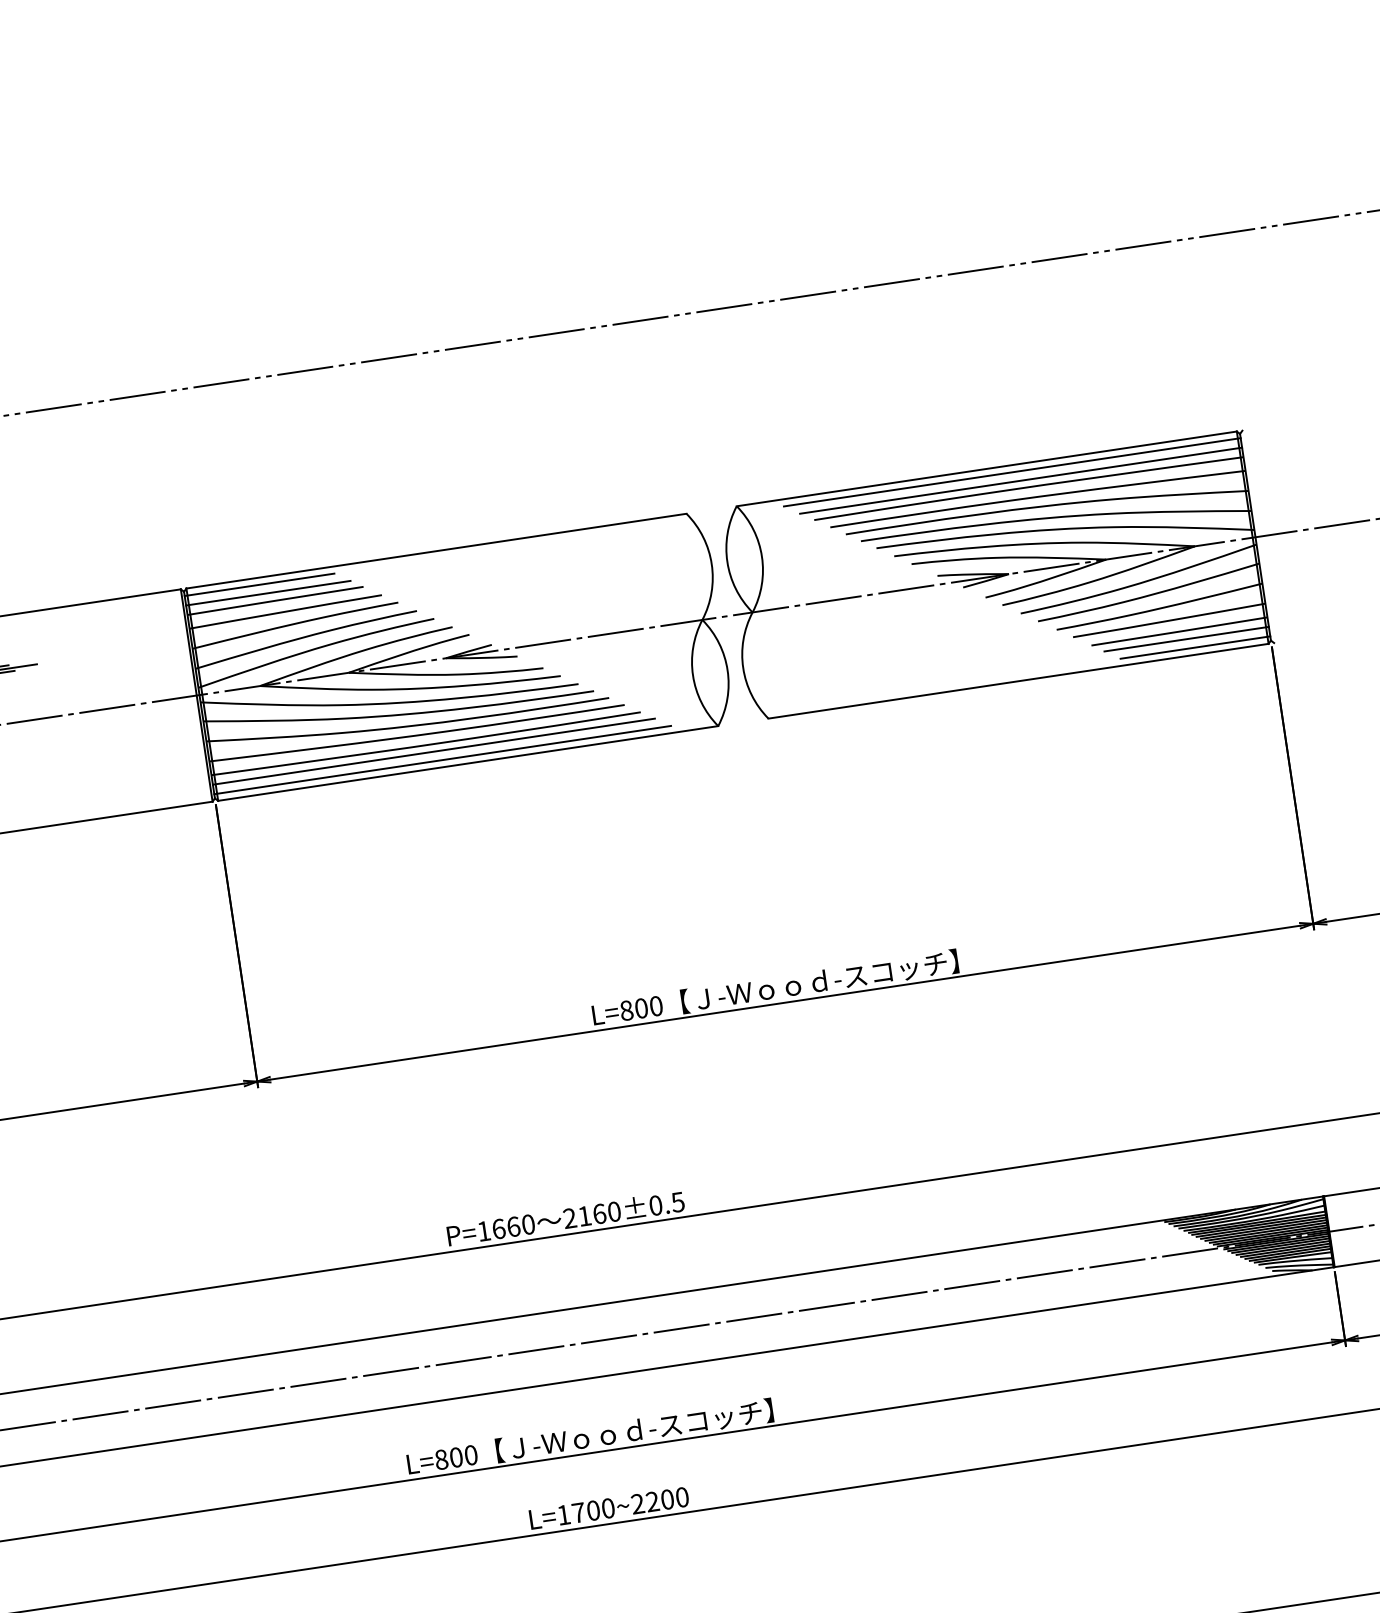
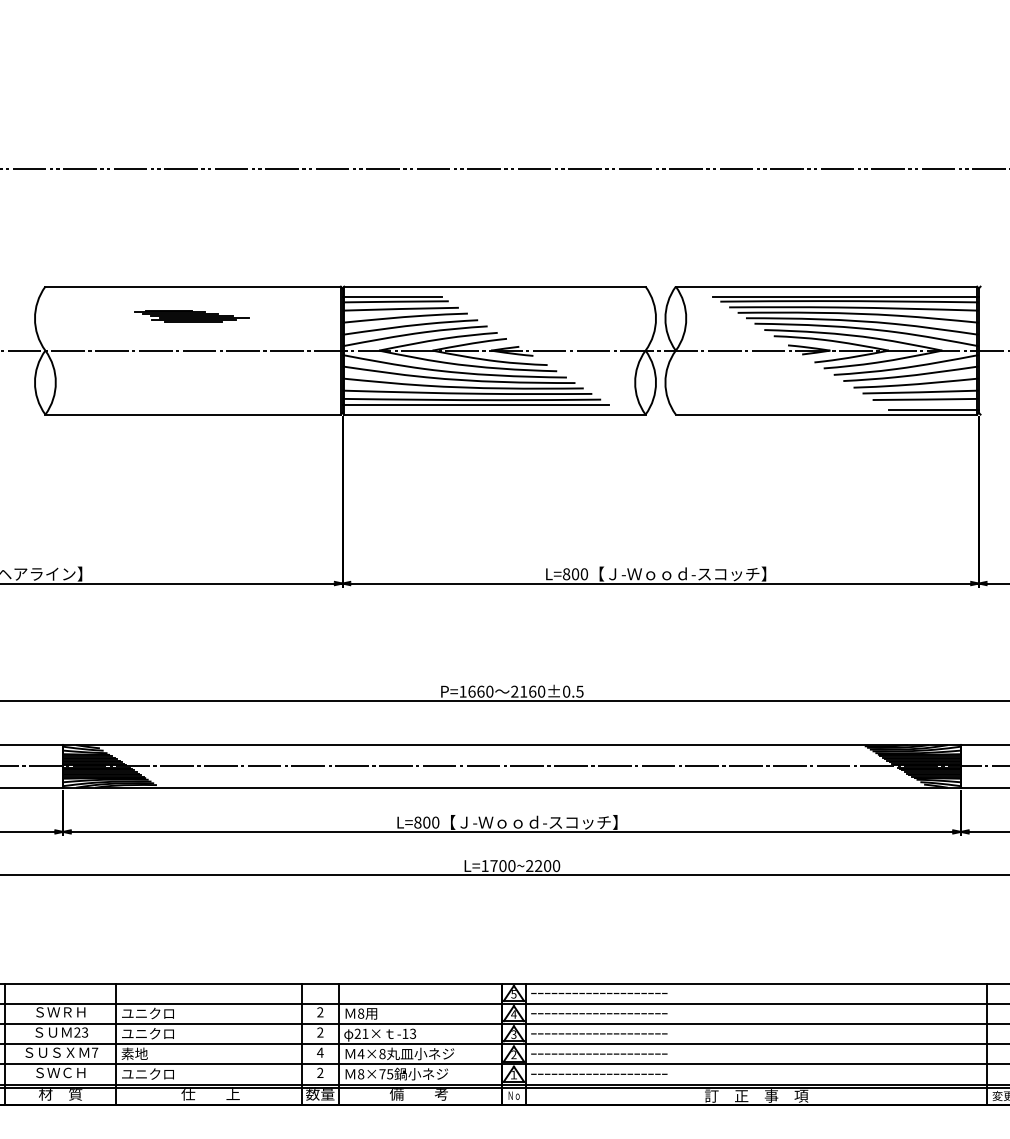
line: (1010, 471) -> (840, 290), removed
line: (259, 584) -> (387, 290), removed
line: (1185, 639) -> (928, 404), removed
line: (441, 760) -> (479, 410), removed

